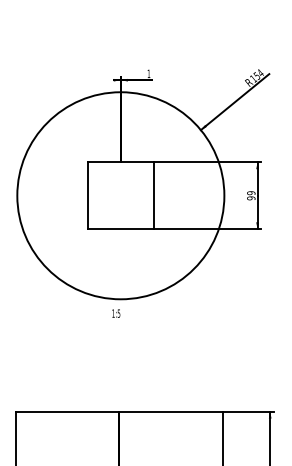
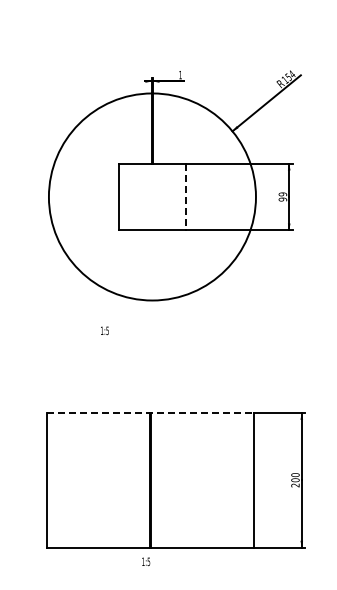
line: (153, 196) -> (185, 197), solid -> dashed
text: (115, 313) -> (104, 330), moved
line: (118, 412) -> (150, 413), solid -> dashed

